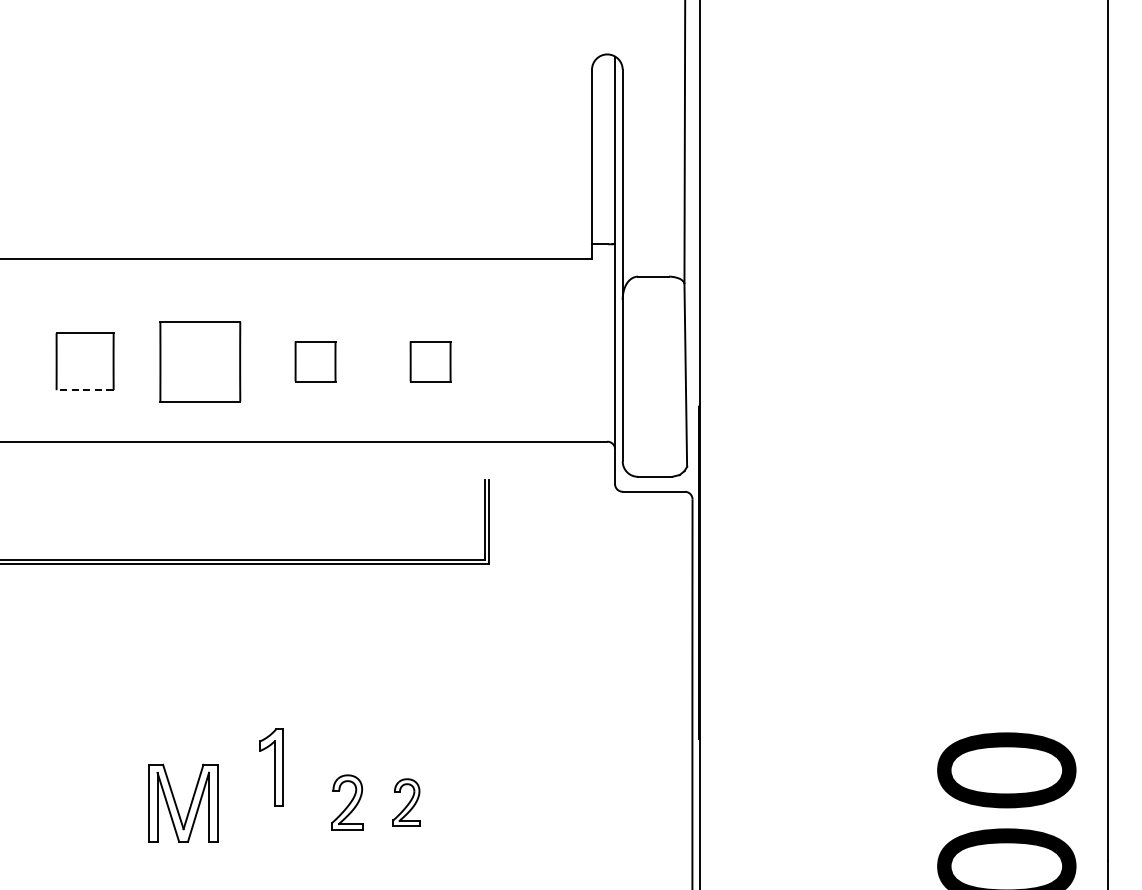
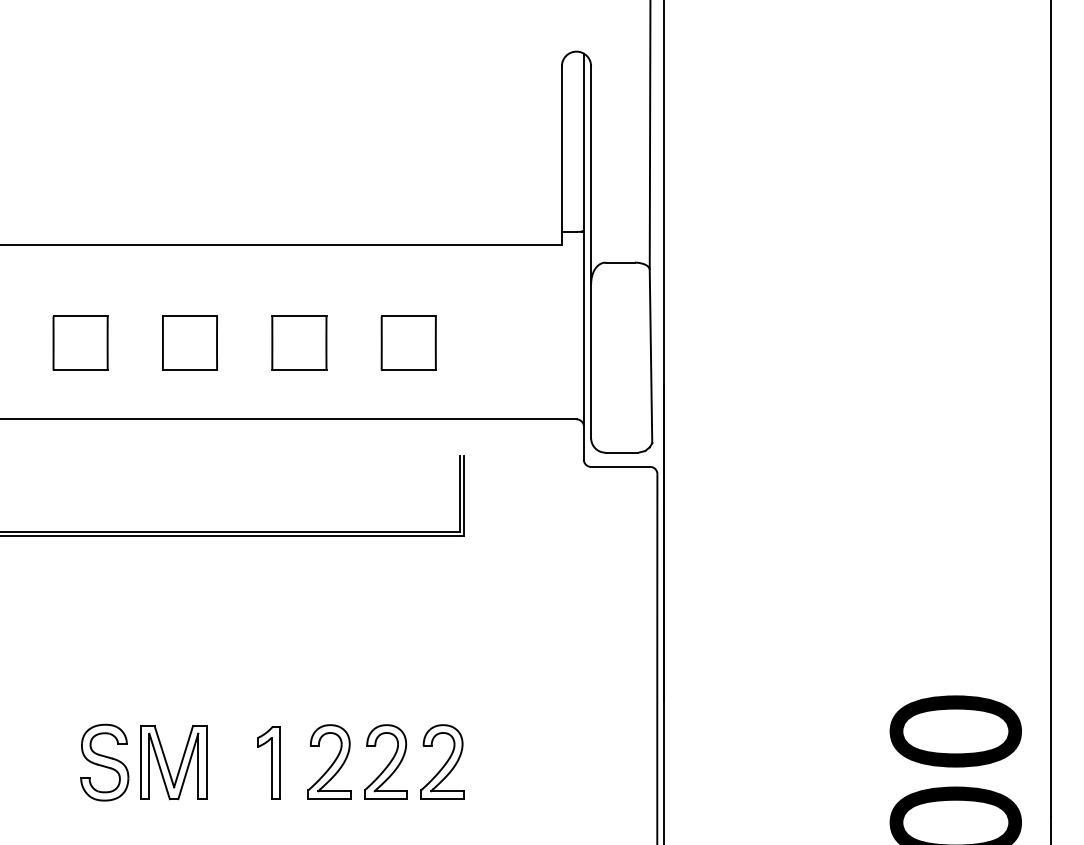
part: (199, 360) -> (189, 342), size x0.71
part: (315, 360) -> (299, 342), size x1.43
part: (430, 360) -> (408, 342), size x1.43
line: (84, 390) -> (80, 370), dashed -> solid
part: (271, 767) -> (268, 762), moved
part: (347, 802) -> (329, 761), size x1.43
part: (406, 802) -> (385, 761), size x1.67
part: (466, 802) -> (442, 761), added
part: (110, 803) -> (104, 762), added

